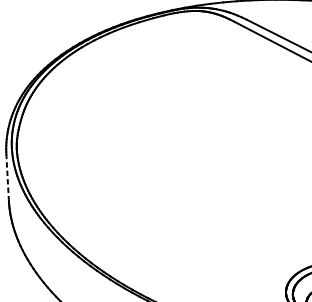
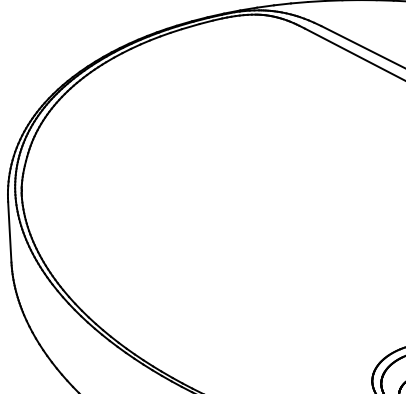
line: (7, 177) -> (9, 231), dashed -> solid

